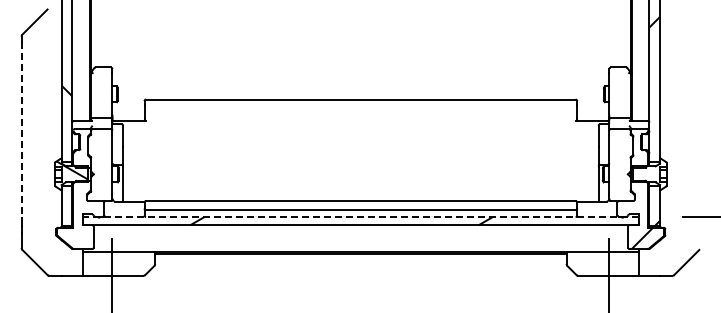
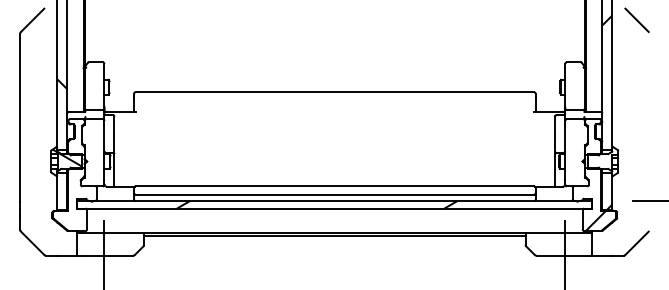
line: (686, 21) -> (636, 19), added
line: (21, 130) -> (20, 120), dashed -> solid
line: (360, 217) -> (334, 201), dashed -> solid

